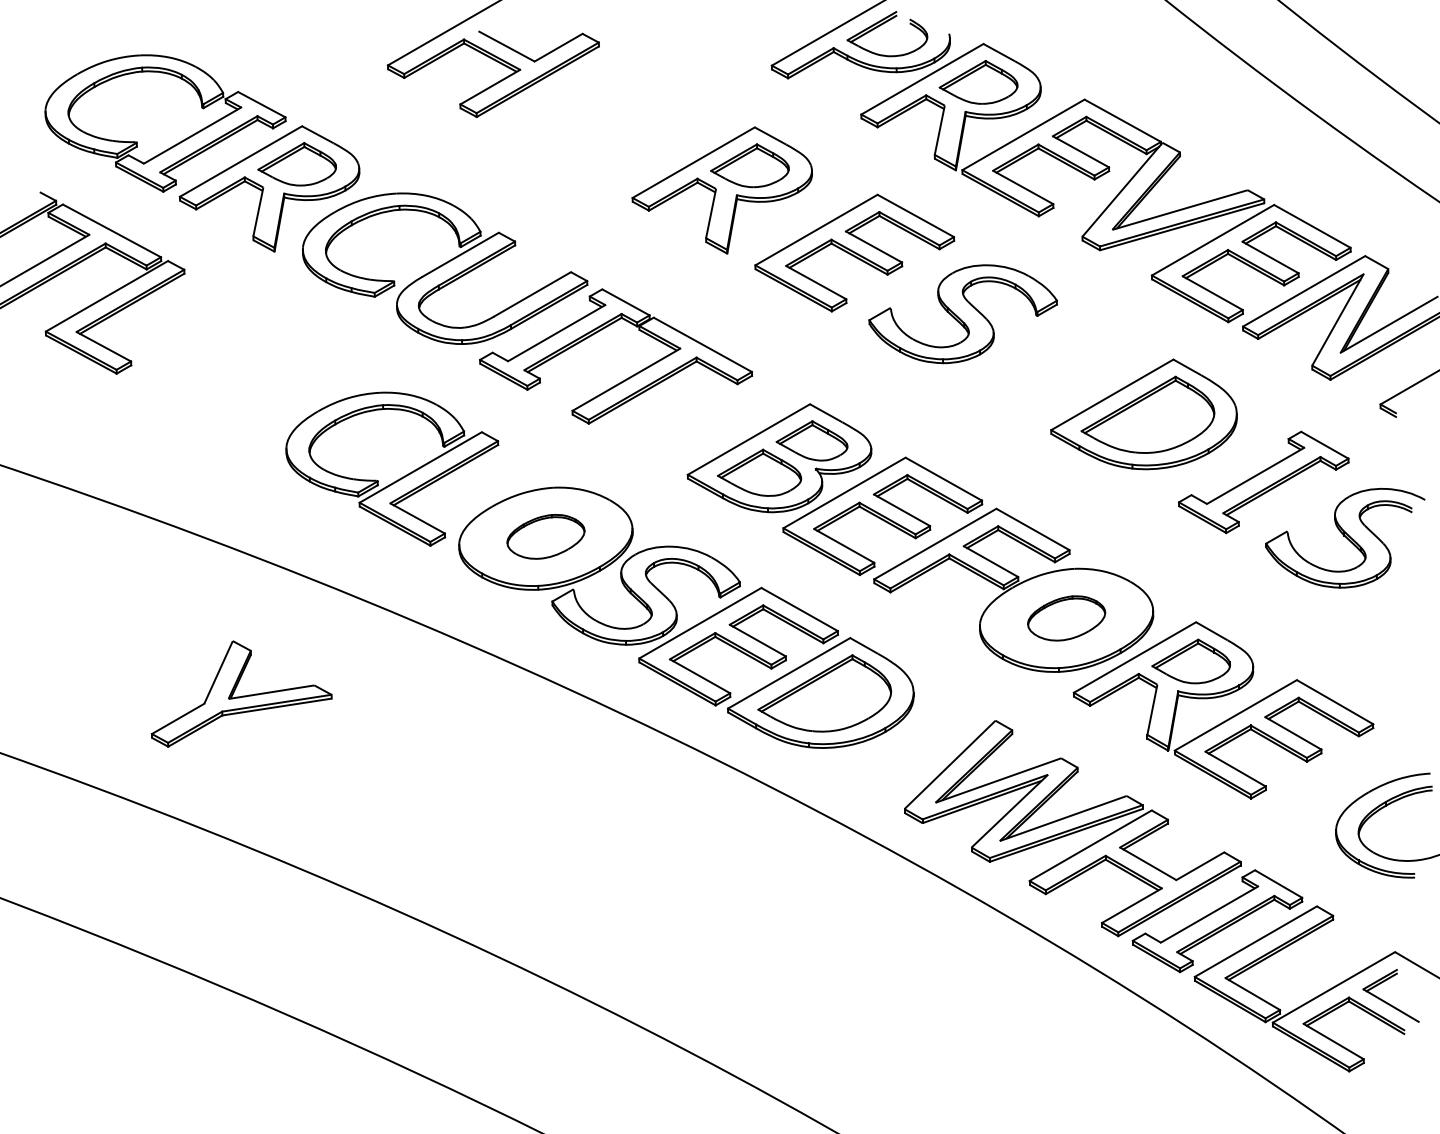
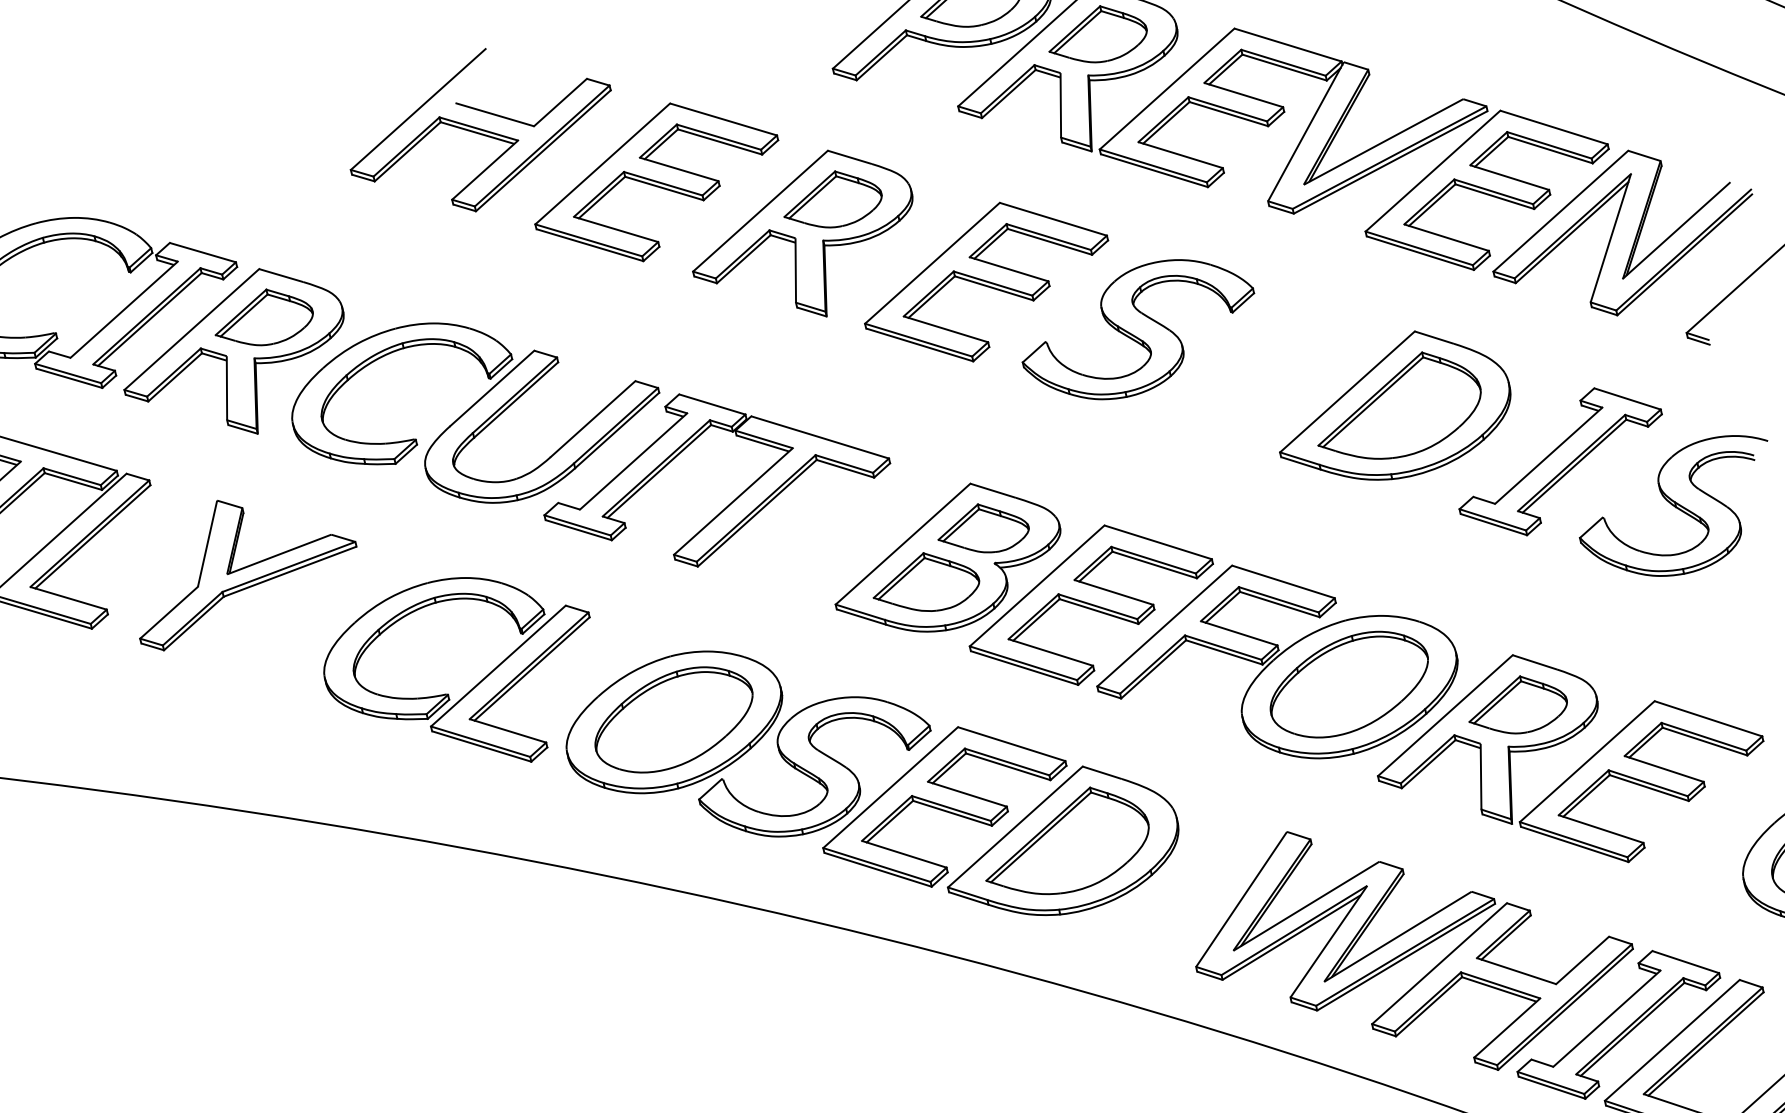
part: (618, 123) -> (655, 181), added
part: (545, 536) -> (673, 719), size x1.67
part: (1066, 618) -> (1349, 684), size x1.67
part: (241, 693) -> (241, 564), moved

